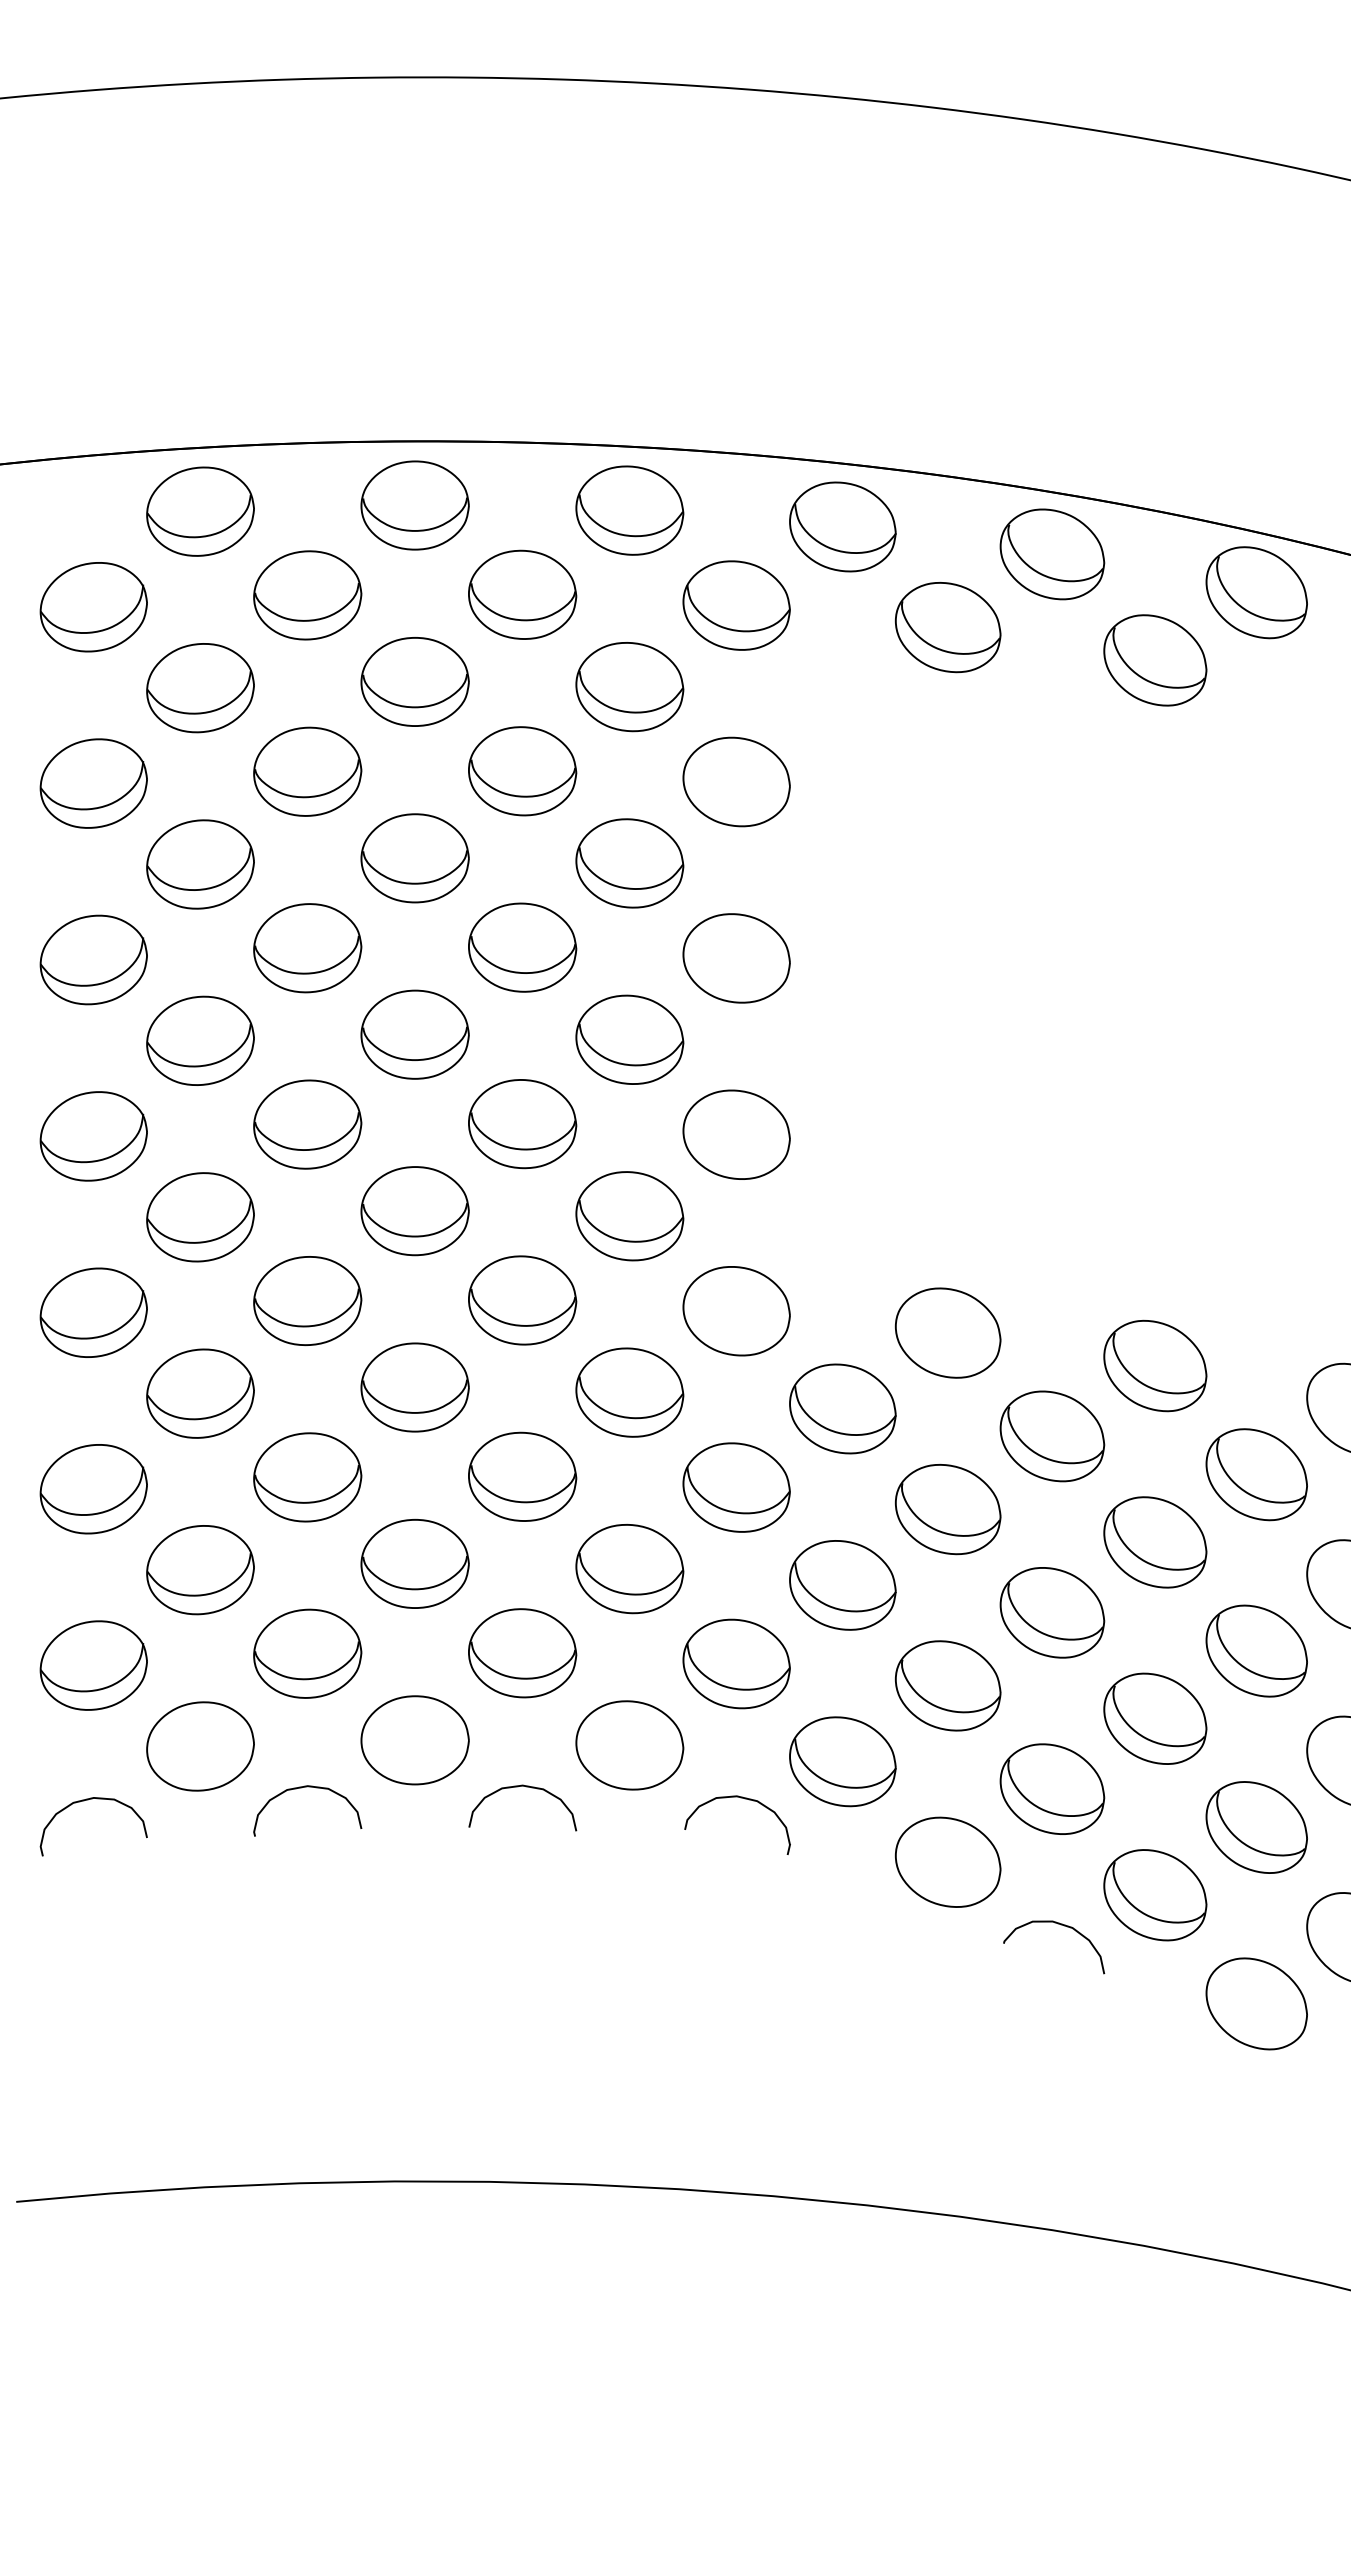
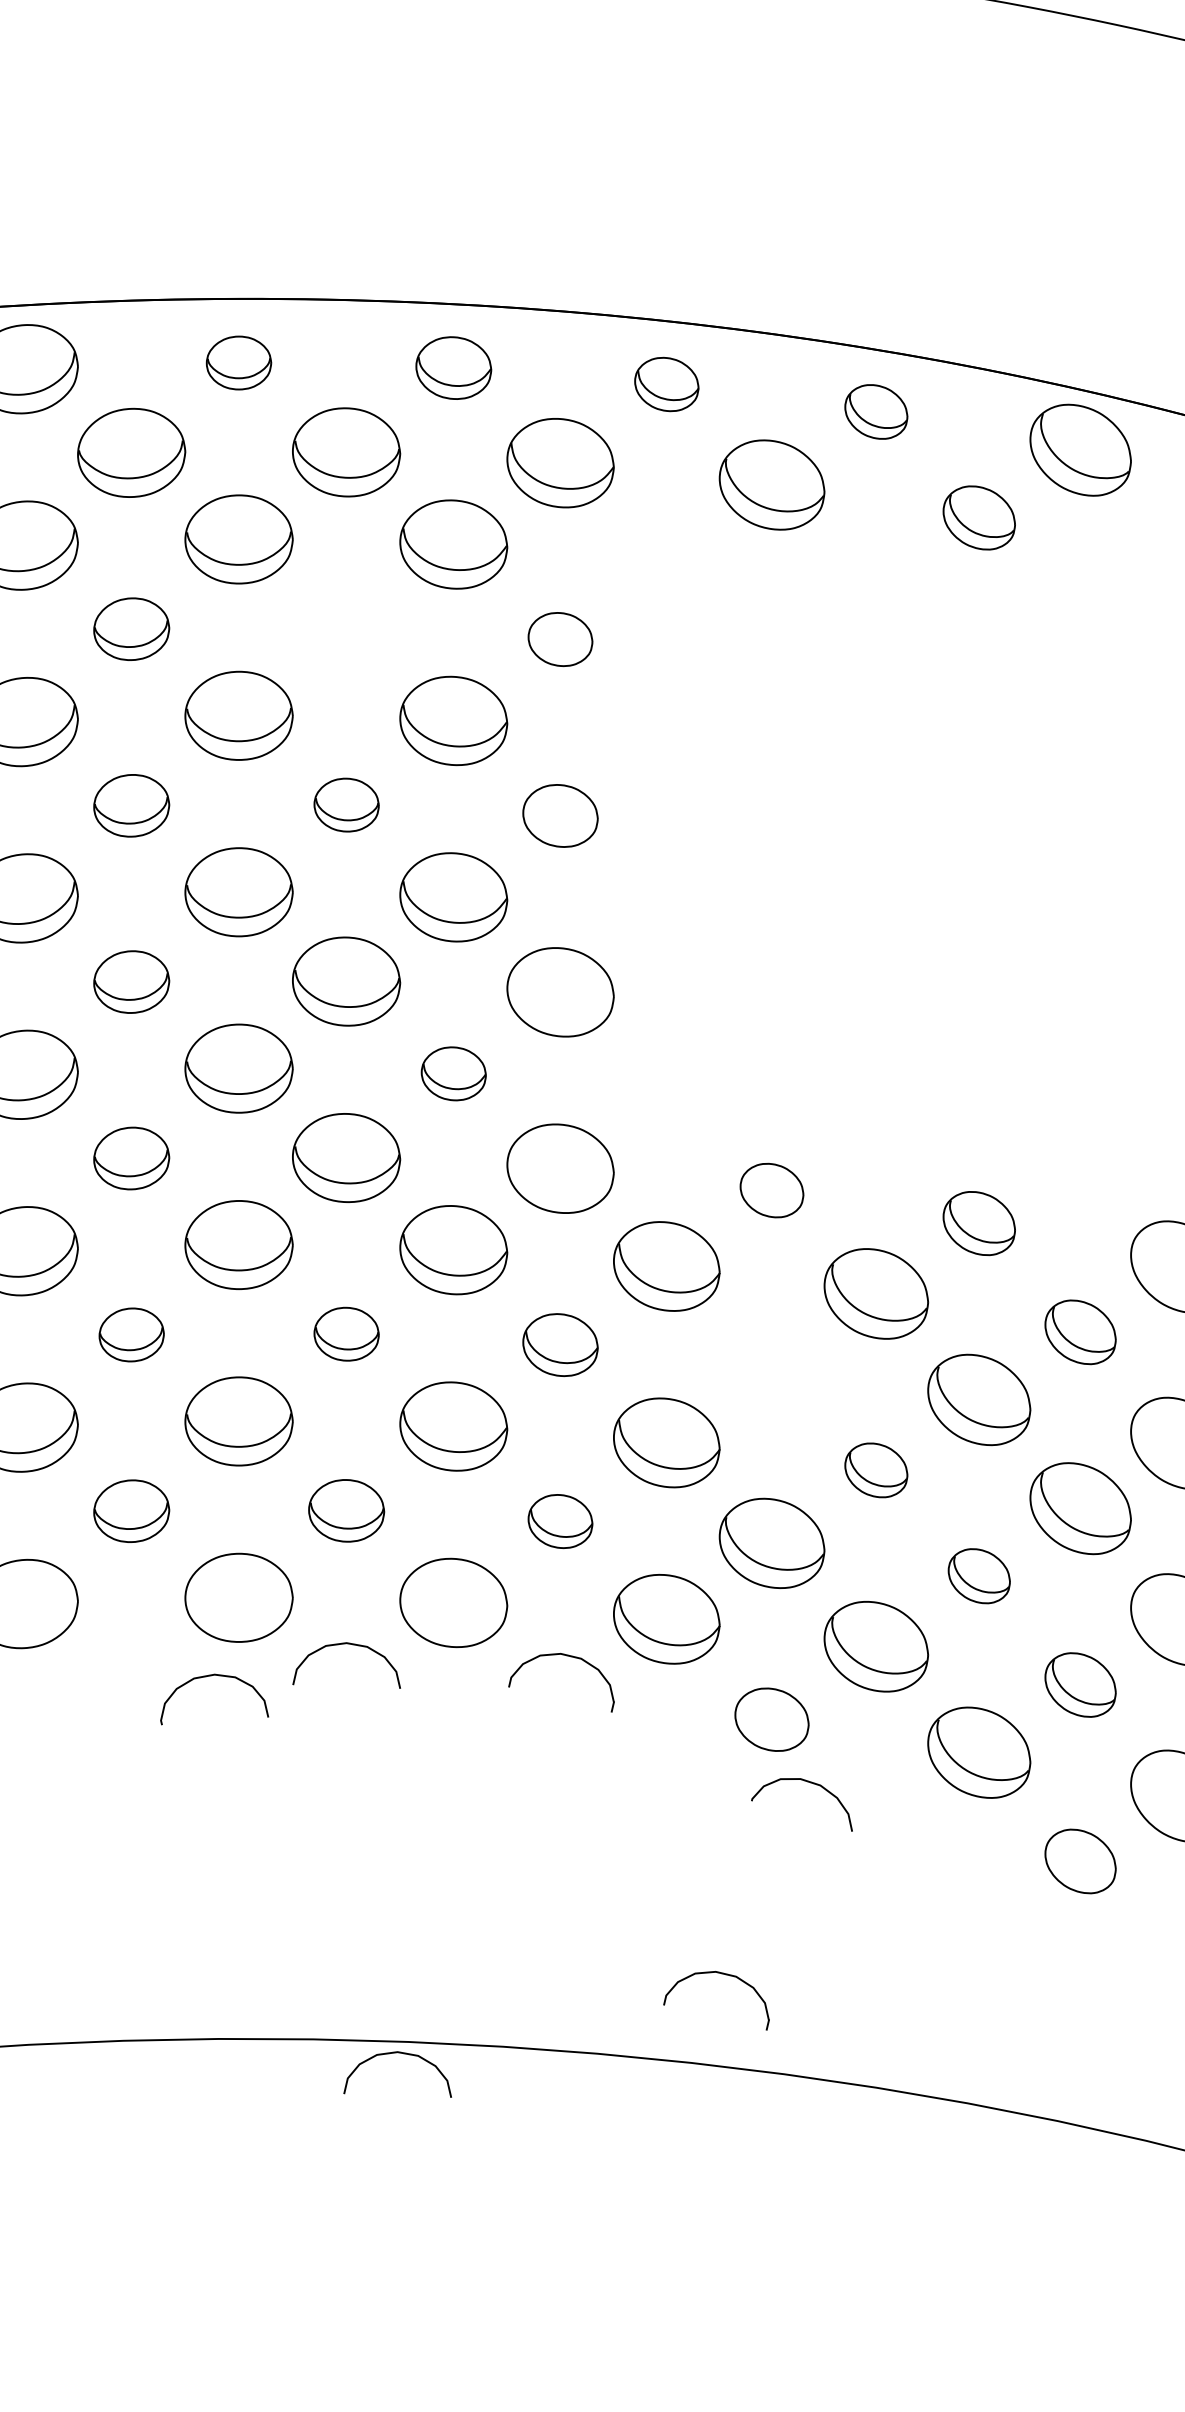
part: (414, 505) -> (238, 363), size x0.6
part: (629, 510) -> (453, 368), size x0.7
part: (842, 526) -> (666, 384), size x0.6
part: (1052, 554) -> (876, 412), size x0.6
part: (1155, 660) -> (979, 518), size x0.7
part: (307, 771) -> (131, 629), size x0.7
part: (522, 771) -> (346, 629), removed
part: (736, 781) -> (560, 639), size x0.6
part: (522, 947) -> (346, 805), size x0.6
part: (307, 948) -> (131, 806), size x0.7
part: (736, 958) -> (560, 816), size x0.7
part: (307, 1124) -> (131, 982), size x0.7
part: (629, 1216) -> (453, 1074), size x0.6
part: (307, 1300) -> (131, 1158), size x0.7
part: (947, 1332) -> (771, 1190), size x0.6
part: (1155, 1365) -> (979, 1223), size x0.7
part: (1256, 1474) -> (1080, 1332), size x0.7
part: (522, 1476) -> (346, 1334), size x0.6
part: (307, 1477) -> (131, 1335), size x0.6
part: (736, 1487) -> (560, 1345), size x0.7
part: (947, 1509) -> (771, 1367), removed
part: (1052, 1612) -> (876, 1470), size x0.6
part: (307, 1653) -> (131, 1511), size x0.7
part: (522, 1653) -> (346, 1511), size x0.7
part: (736, 1663) -> (560, 1521), size x0.6
part: (1155, 1718) -> (979, 1576), size x0.6
curve: (301, 1788) -> (208, 1677), moved
part: (1256, 1827) -> (1080, 1685), size x0.7
part: (947, 1861) -> (771, 1719), size x0.7
curve: (1061, 1925) -> (809, 1783), moved
part: (1256, 2003) -> (1080, 1861), size x0.7
part: (899, 2117) -> (723, 1975), added
curve: (569, 2196) -> (393, 2054), added

